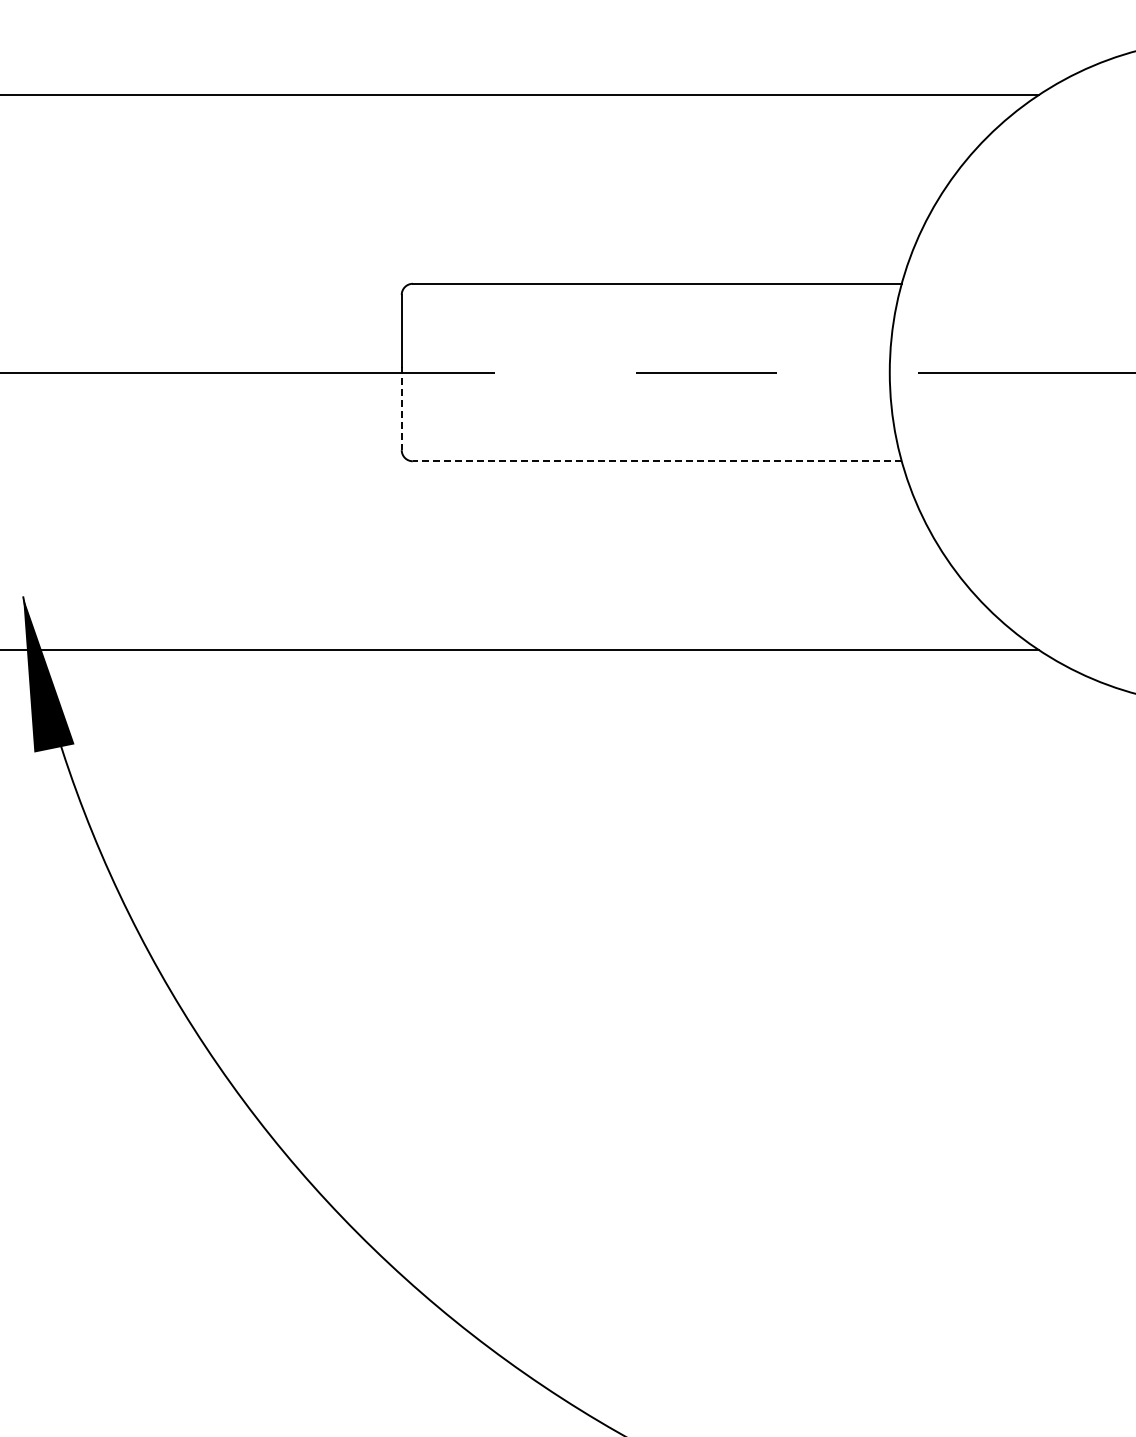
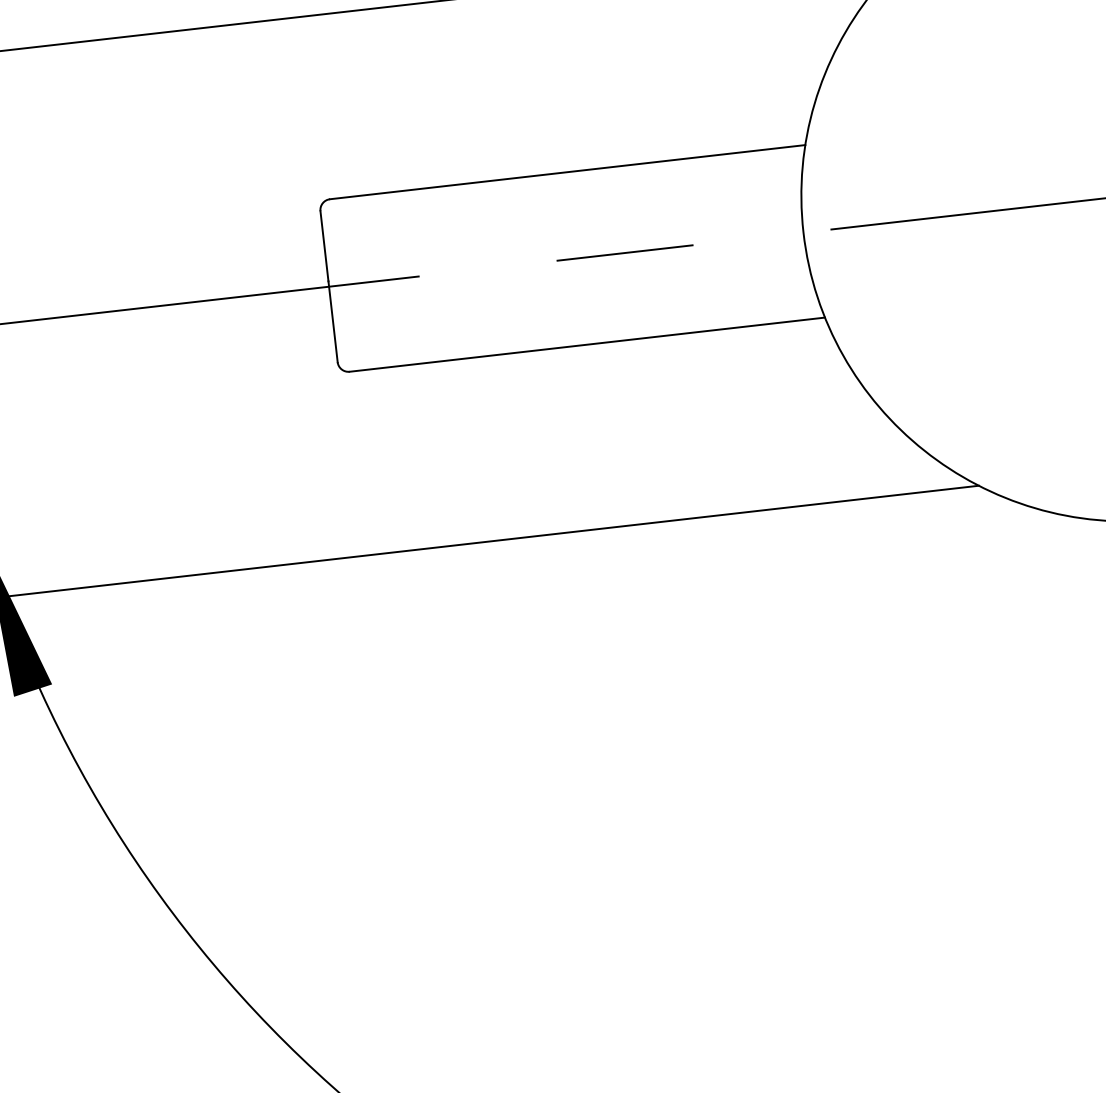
line: (401, 408) -> (332, 321), dashed -> solid
line: (656, 461) -> (586, 344), dashed -> solid

